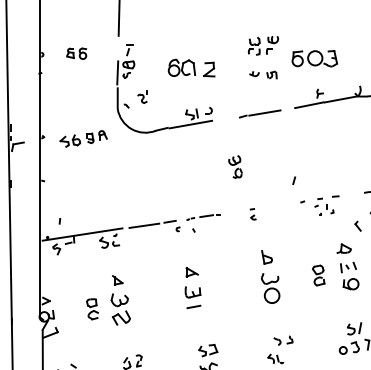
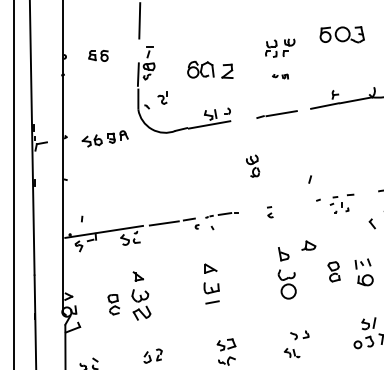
part: (314, 58) -> (341, 34), moved
part: (263, 74) -> (280, 76), size x0.6
part: (343, 248) -> (308, 245), moved

